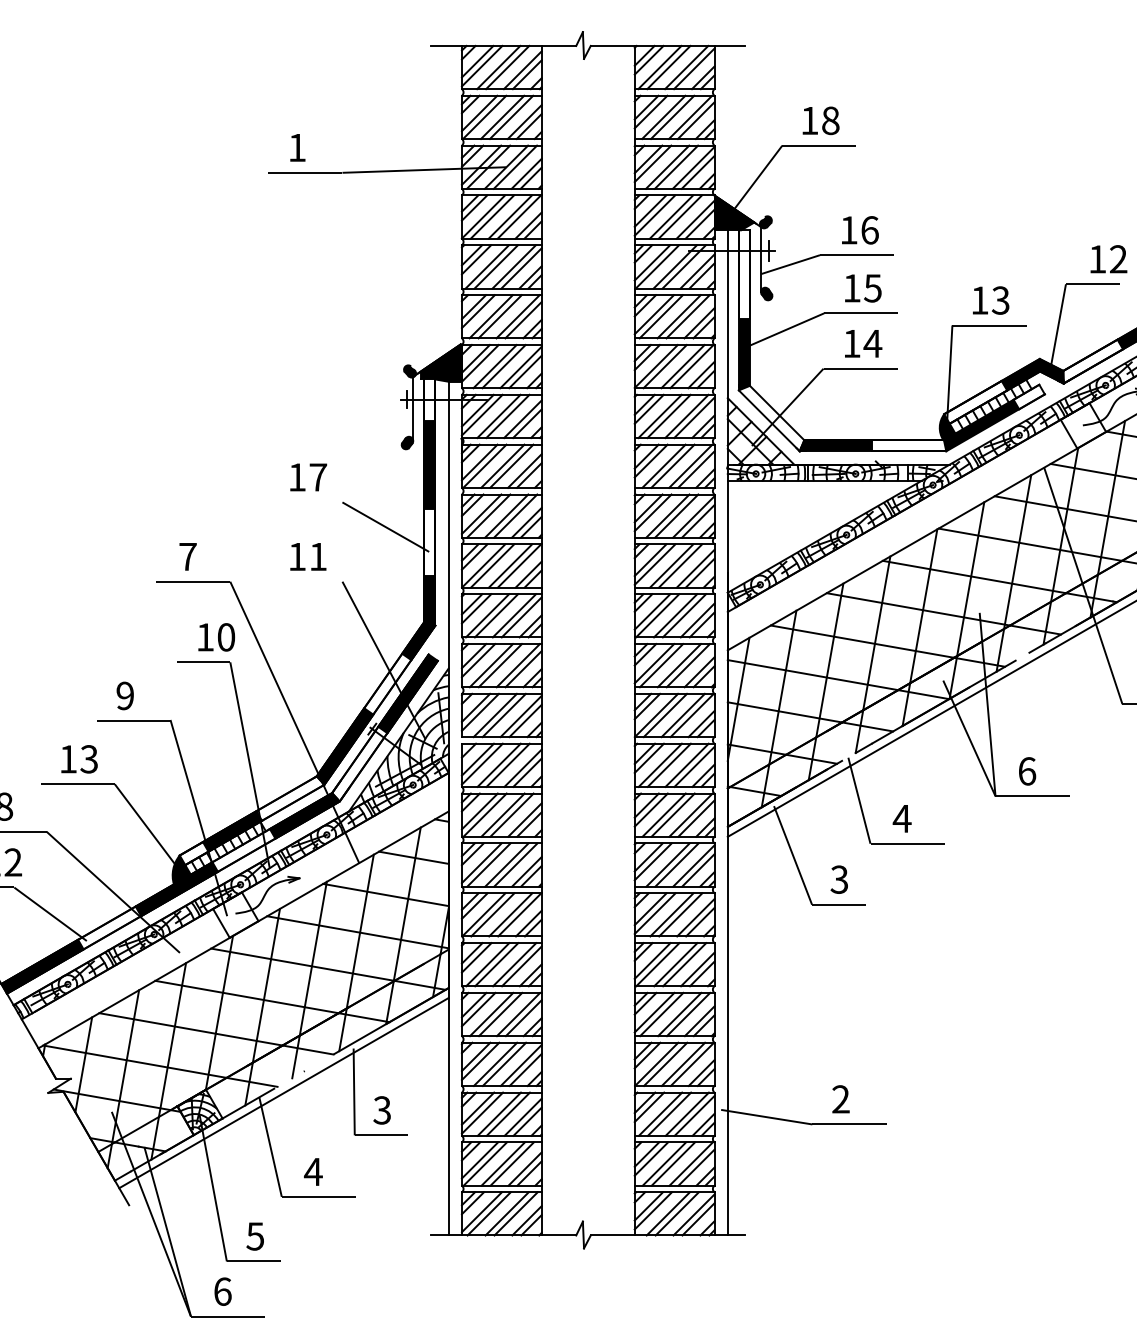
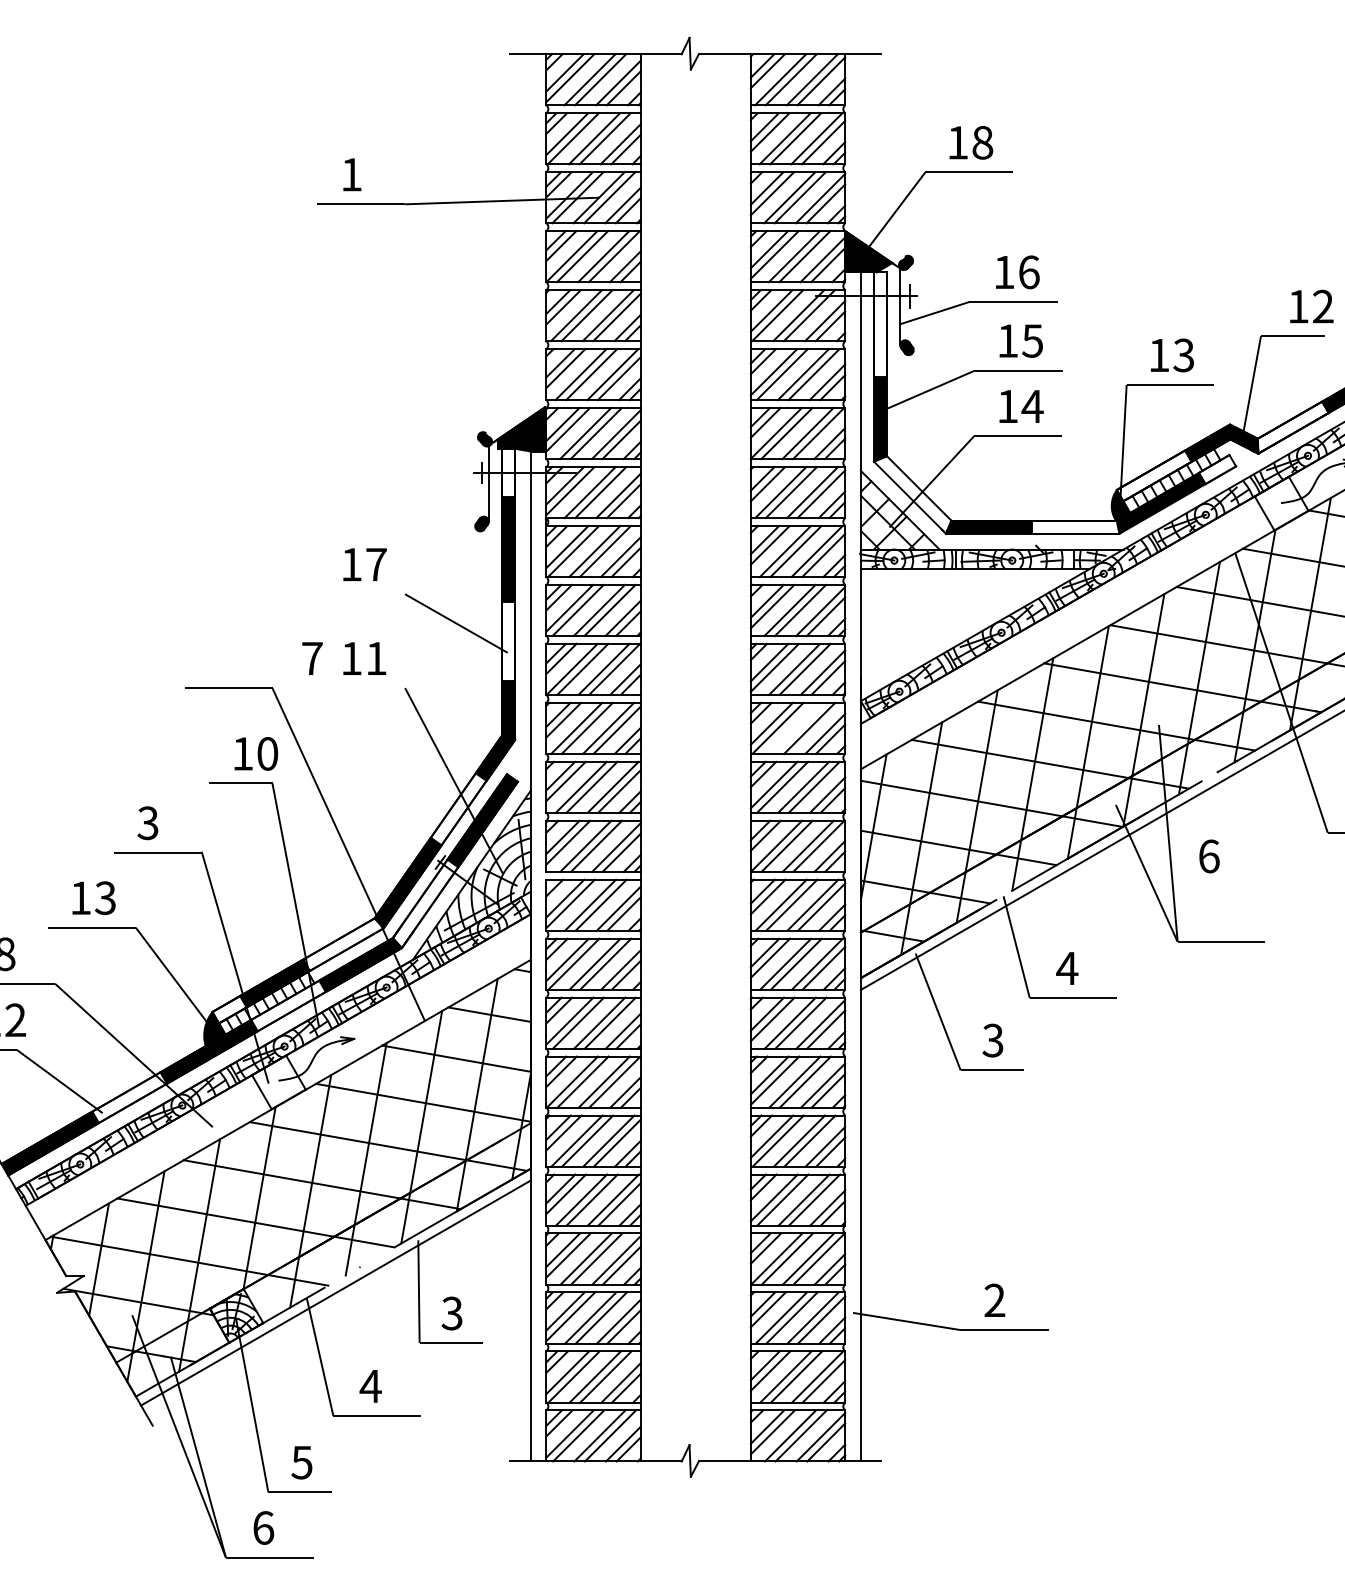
text: (188, 556) -> (312, 658), moved
line: (675, 615) -> (798, 727), removed
text: (124, 696) -> (147, 823), 9 -> 3
text: (1027, 771) -> (1209, 856), moved

